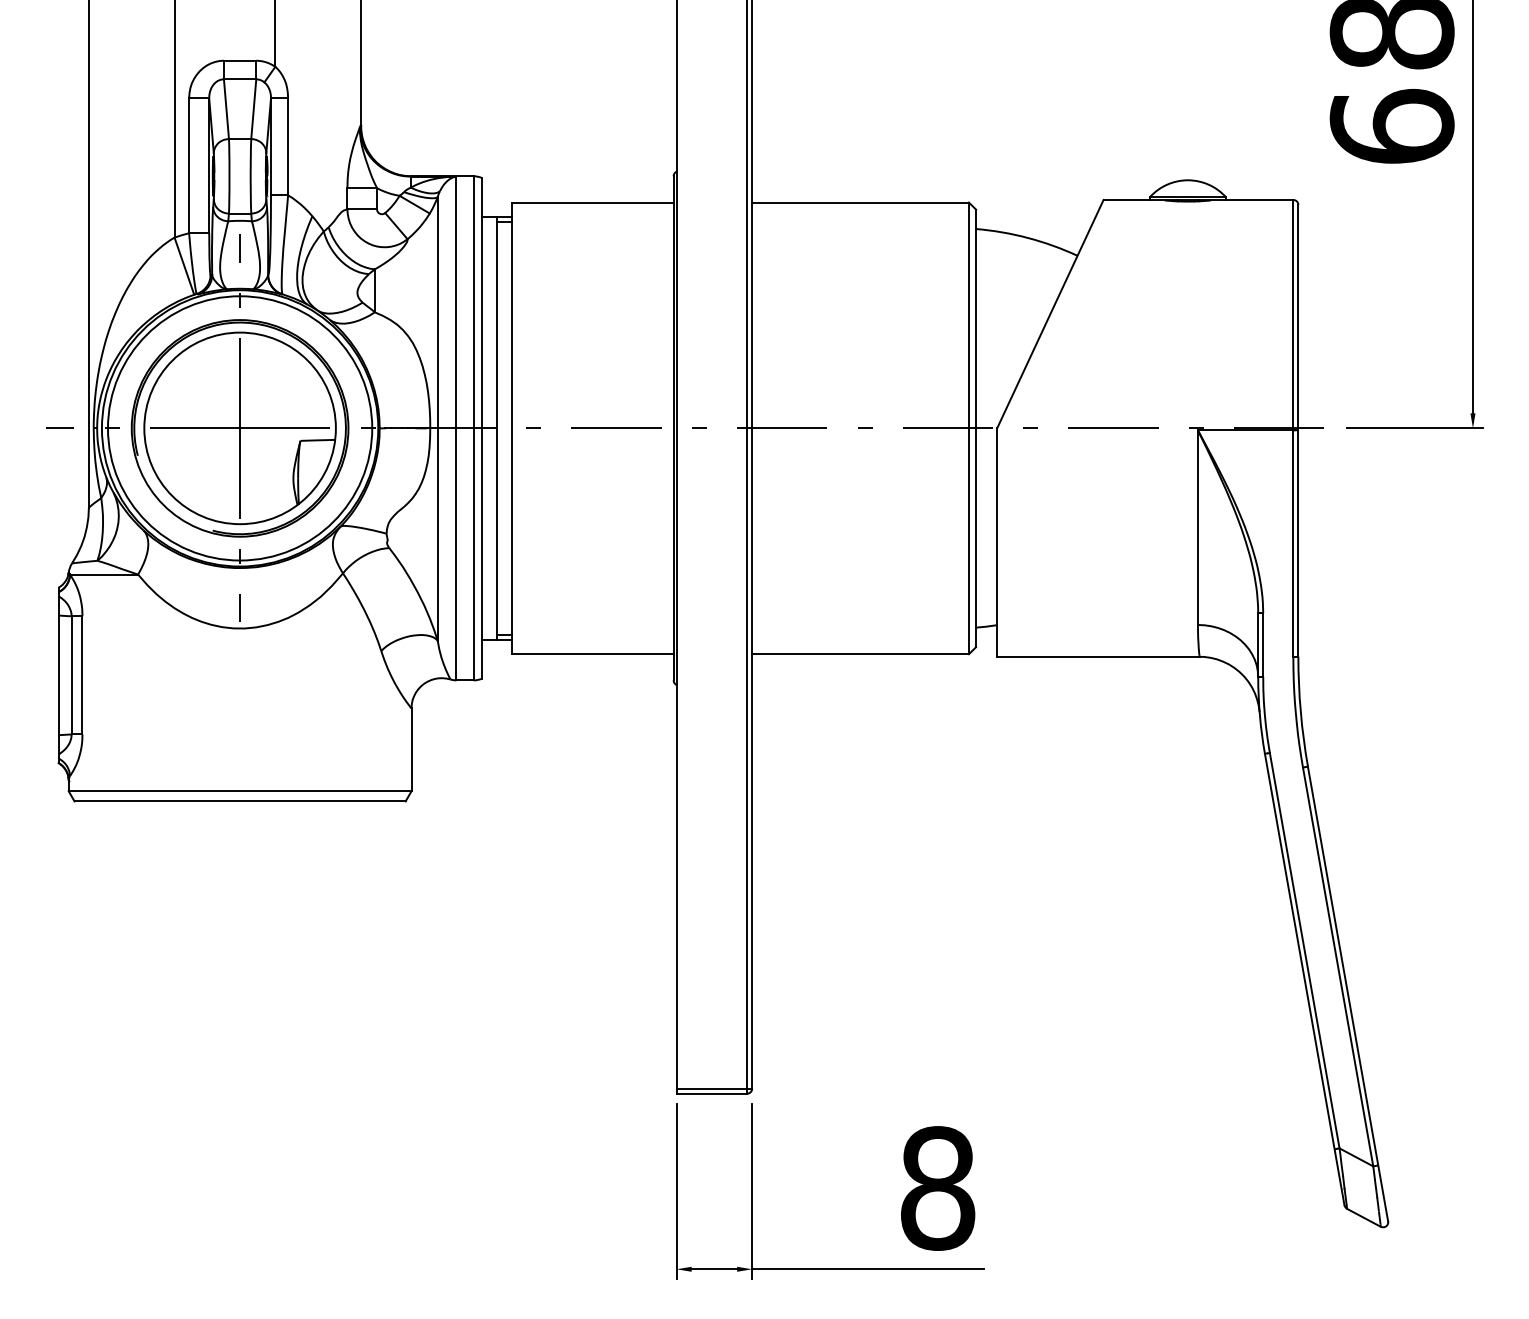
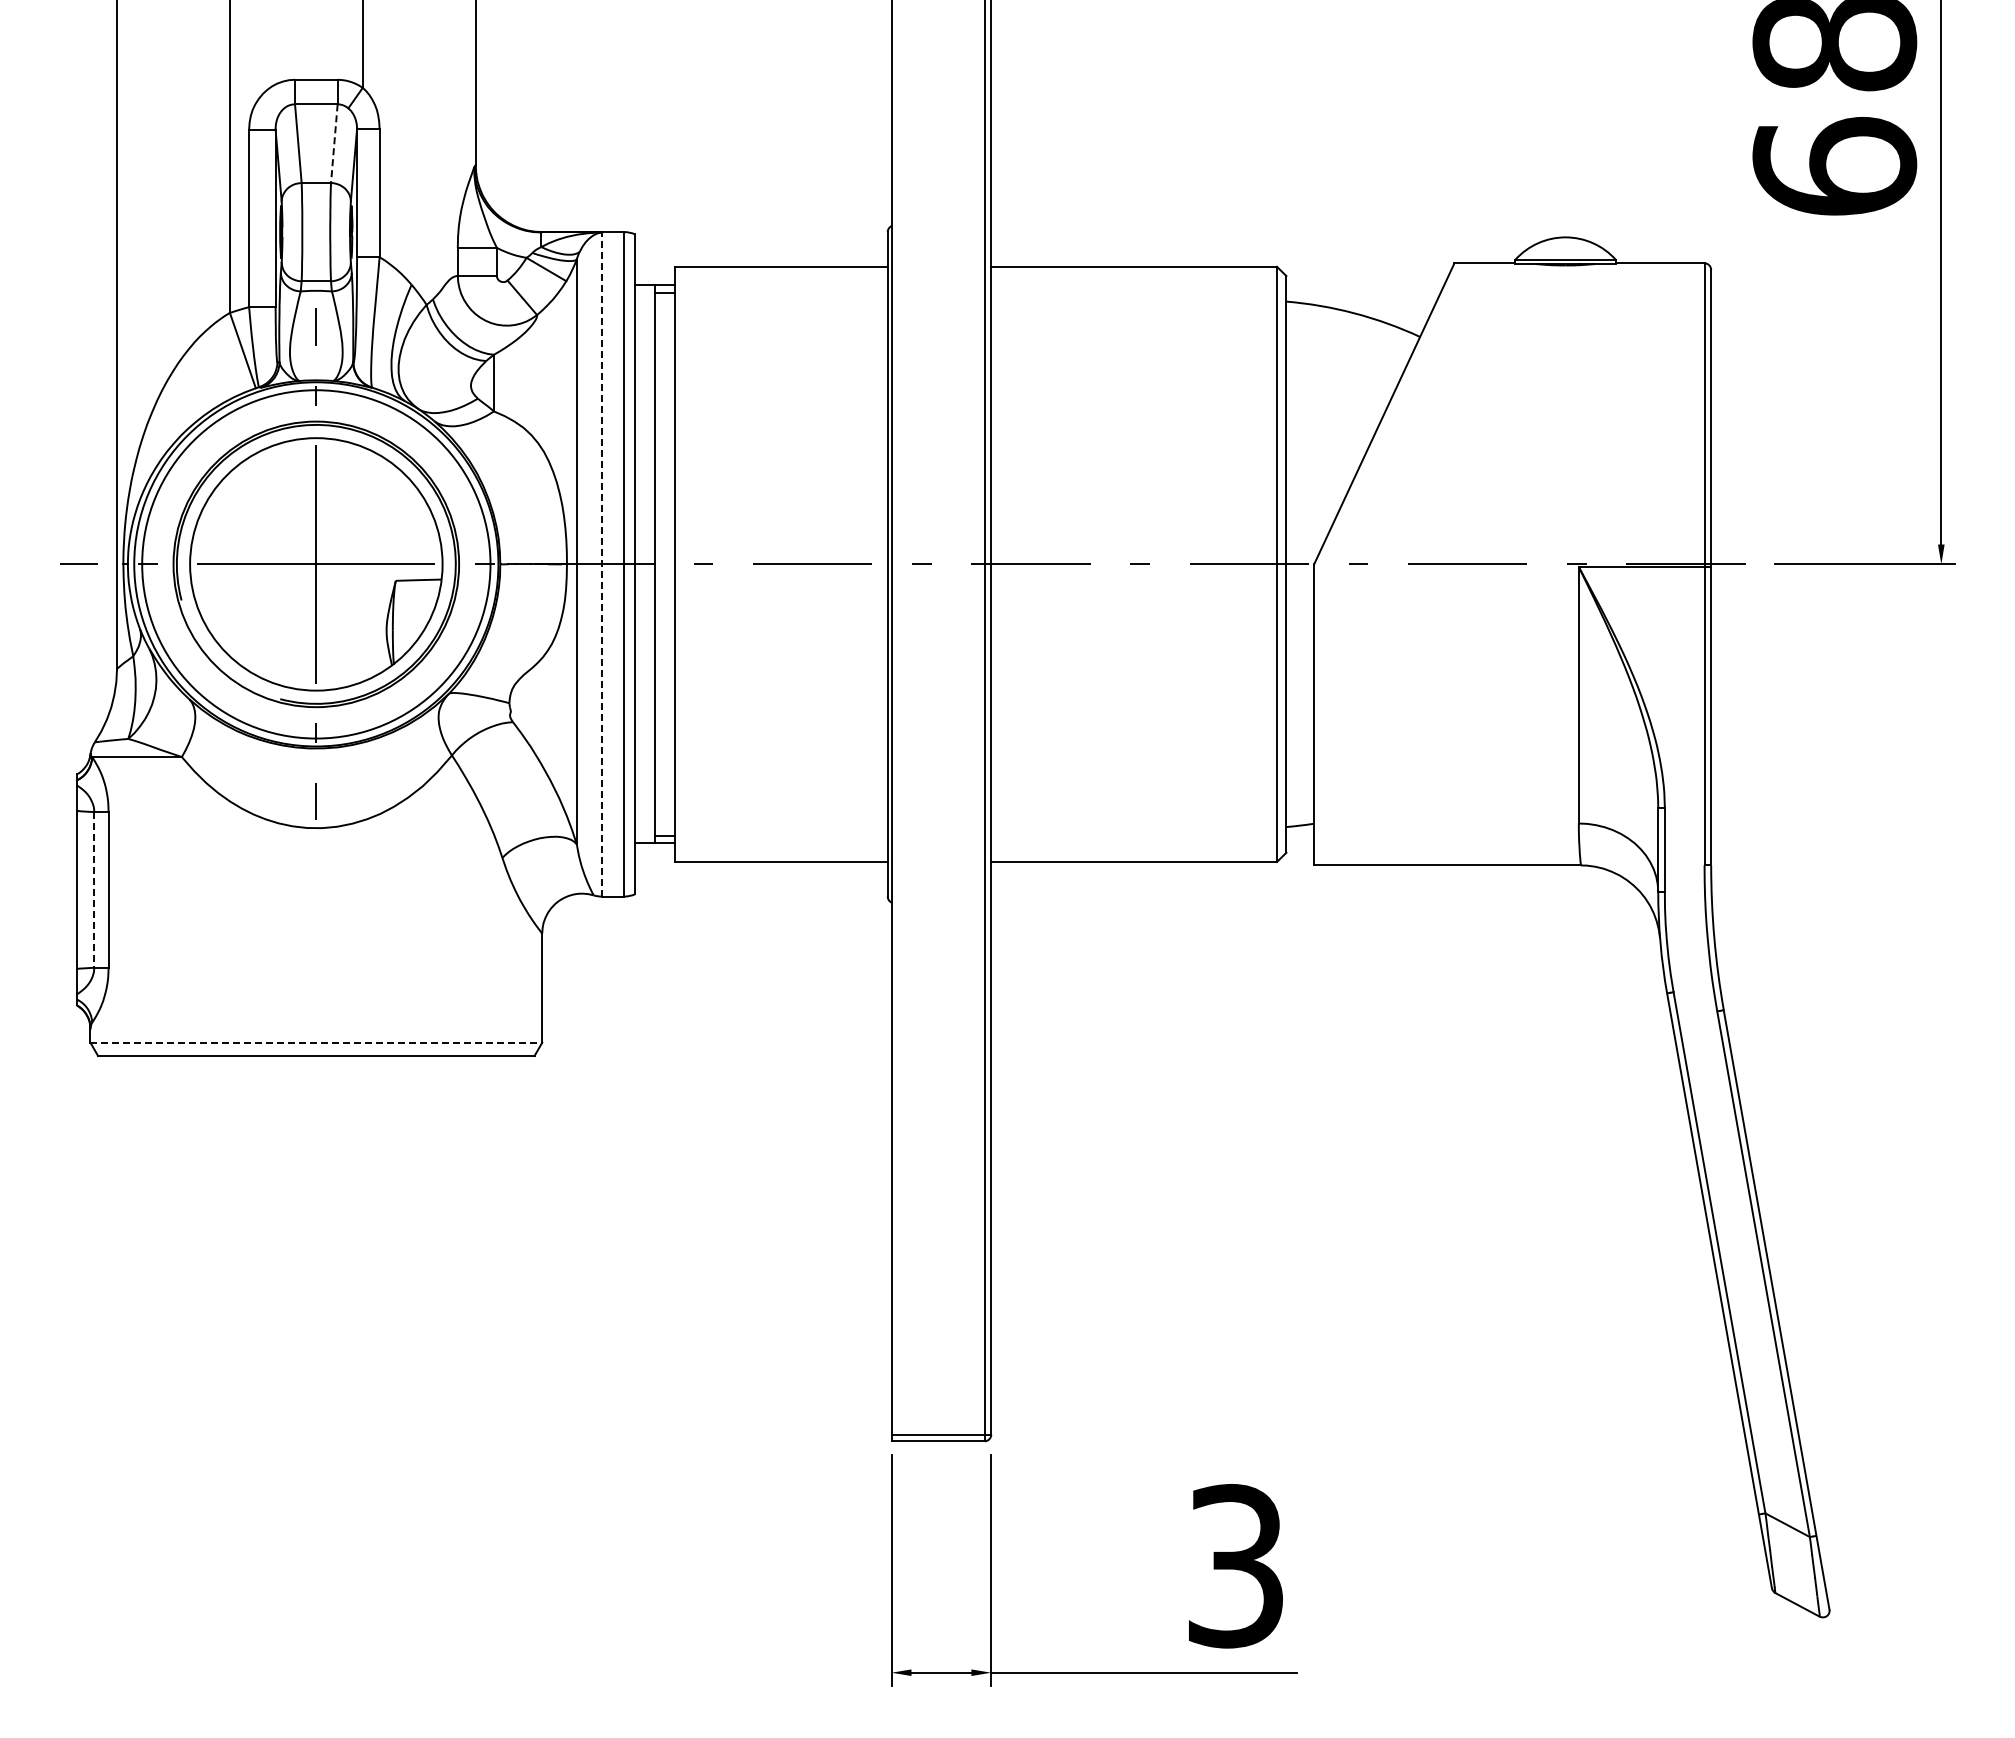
line: (253, 109) -> (334, 144), solid -> dashed
line: (456, 428) -> (601, 564), solid -> dashed
line: (71, 675) -> (94, 889), solid -> dashed
line: (240, 791) -> (316, 1042), solid -> dashed
text: (938, 1188) -> (1236, 1566), 8 -> 3

